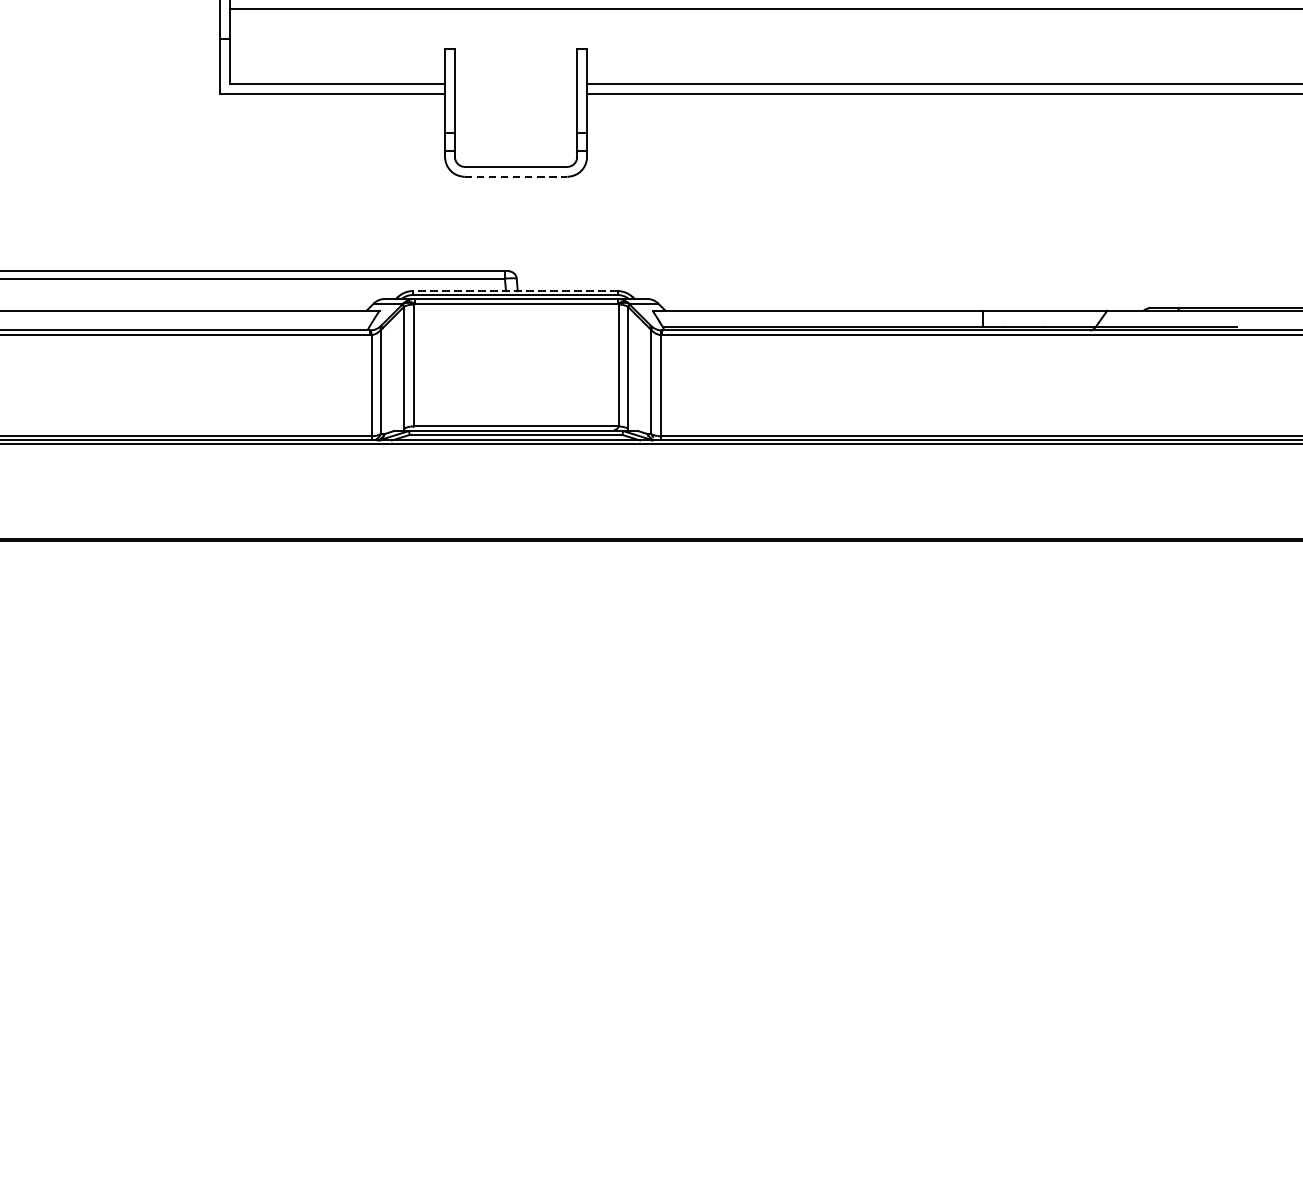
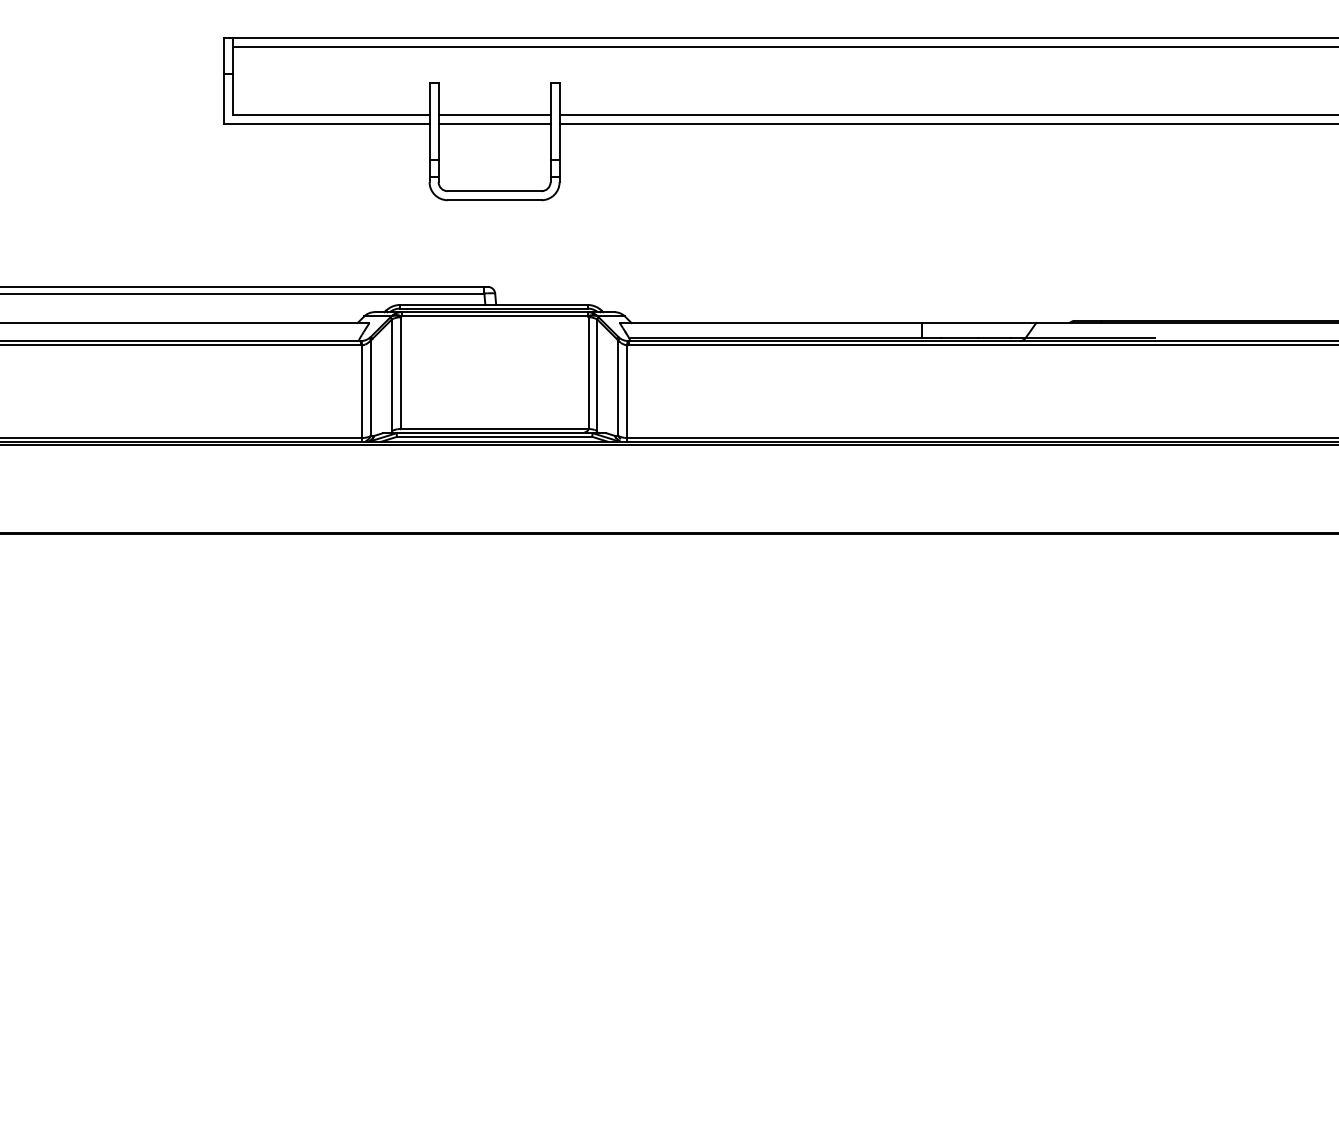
line: (515, 84) -> (494, 115), added
line: (515, 94) -> (494, 124), added
line: (515, 177) -> (494, 200), dashed -> solid
line: (514, 290) -> (493, 304), dashed -> solid

